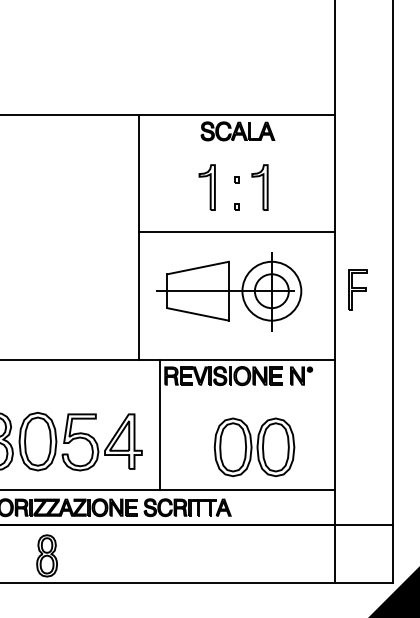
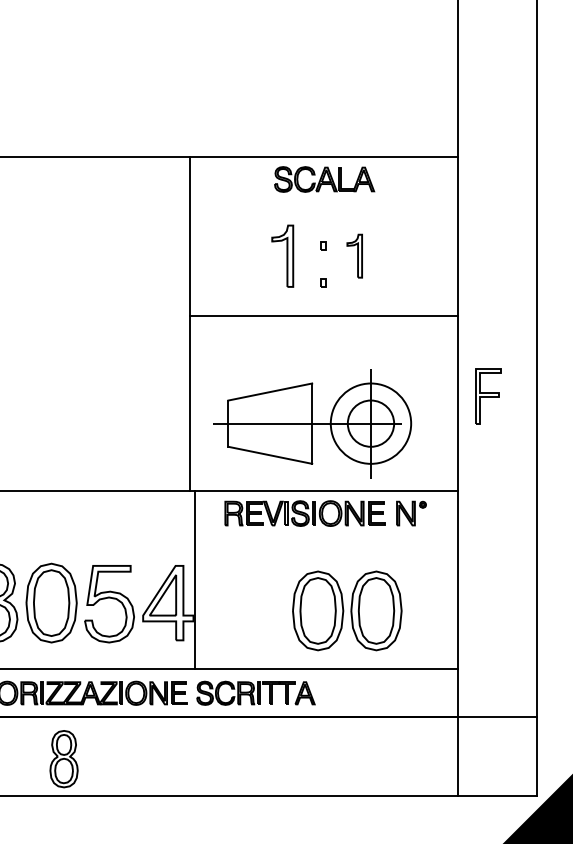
part: (259, 187) -> (354, 256), size x0.7
part: (229, 291) -> (313, 424), moved
line: (159, 424) -> (194, 579), moved

